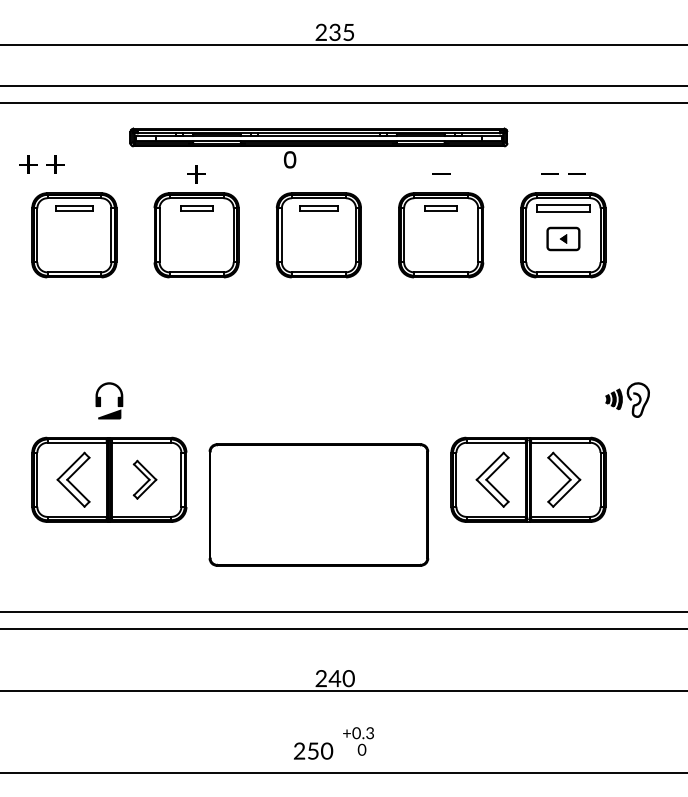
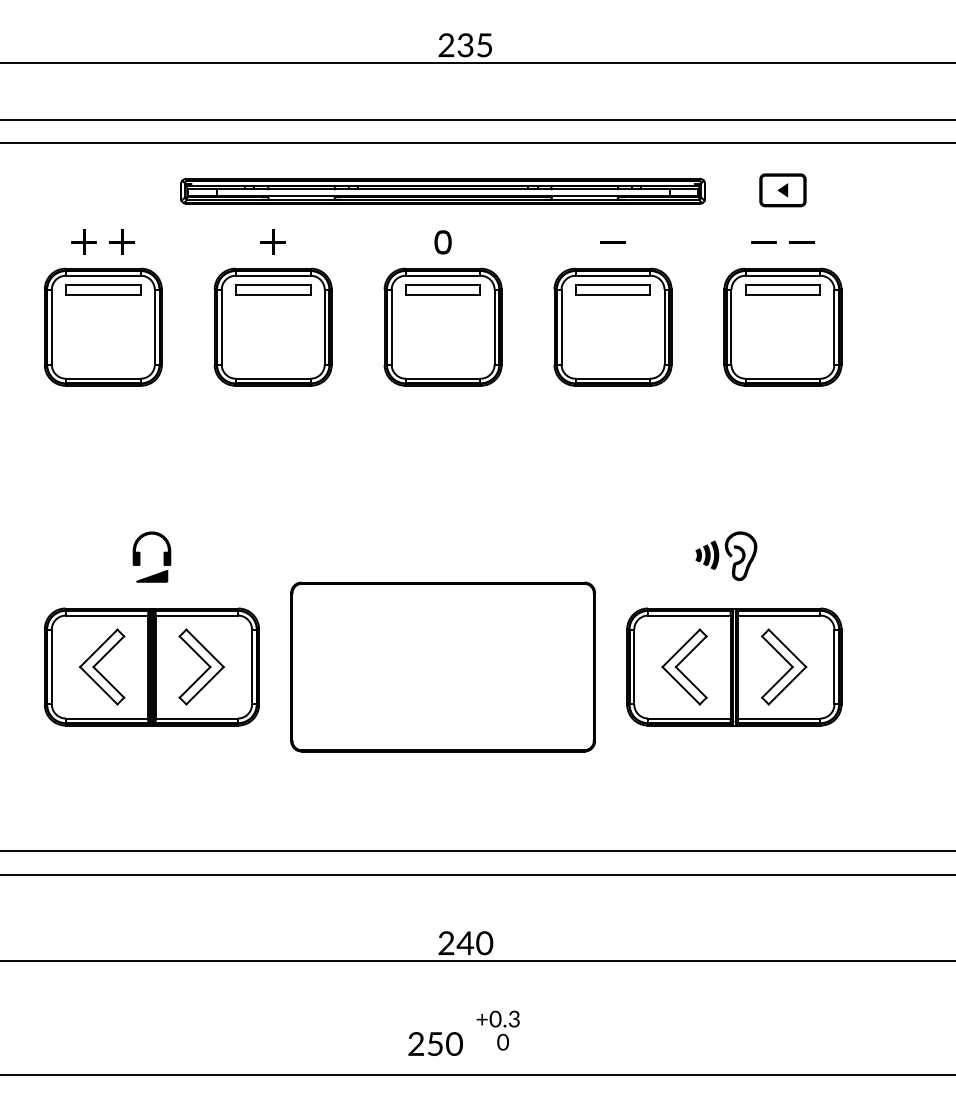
part: (289, 159) -> (442, 242), moved
part: (41, 164) -> (102, 241), moved
part: (74, 208) -> (103, 289), size x1.43
part: (196, 208) -> (273, 289), size x1.67
part: (318, 208) -> (442, 289), size x1.43
part: (440, 208) -> (612, 289), size x1.67
part: (563, 239) -> (782, 190), moved
part: (627, 399) -> (726, 555), moved
part: (145, 479) -> (201, 666), size x1.43
part: (318, 504) -> (442, 666), moved

